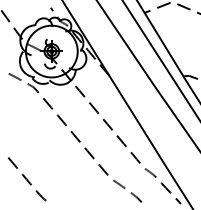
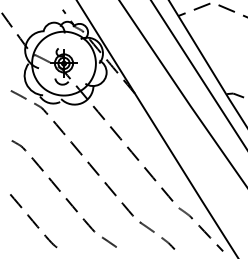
curve: (48, 155) -> (60, 191), added

